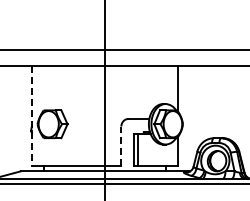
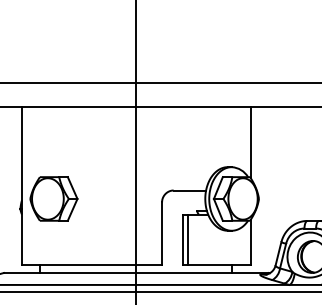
line: (32, 116) -> (22, 186), dashed -> solid
line: (121, 146) -> (162, 233), dashed -> solid

